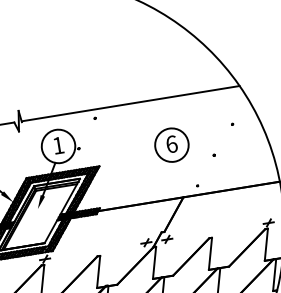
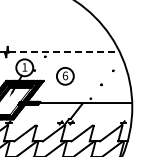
line: (131, 103) -> (64, 52), solid -> dashed
part: (172, 145) -> (65, 76), moved

